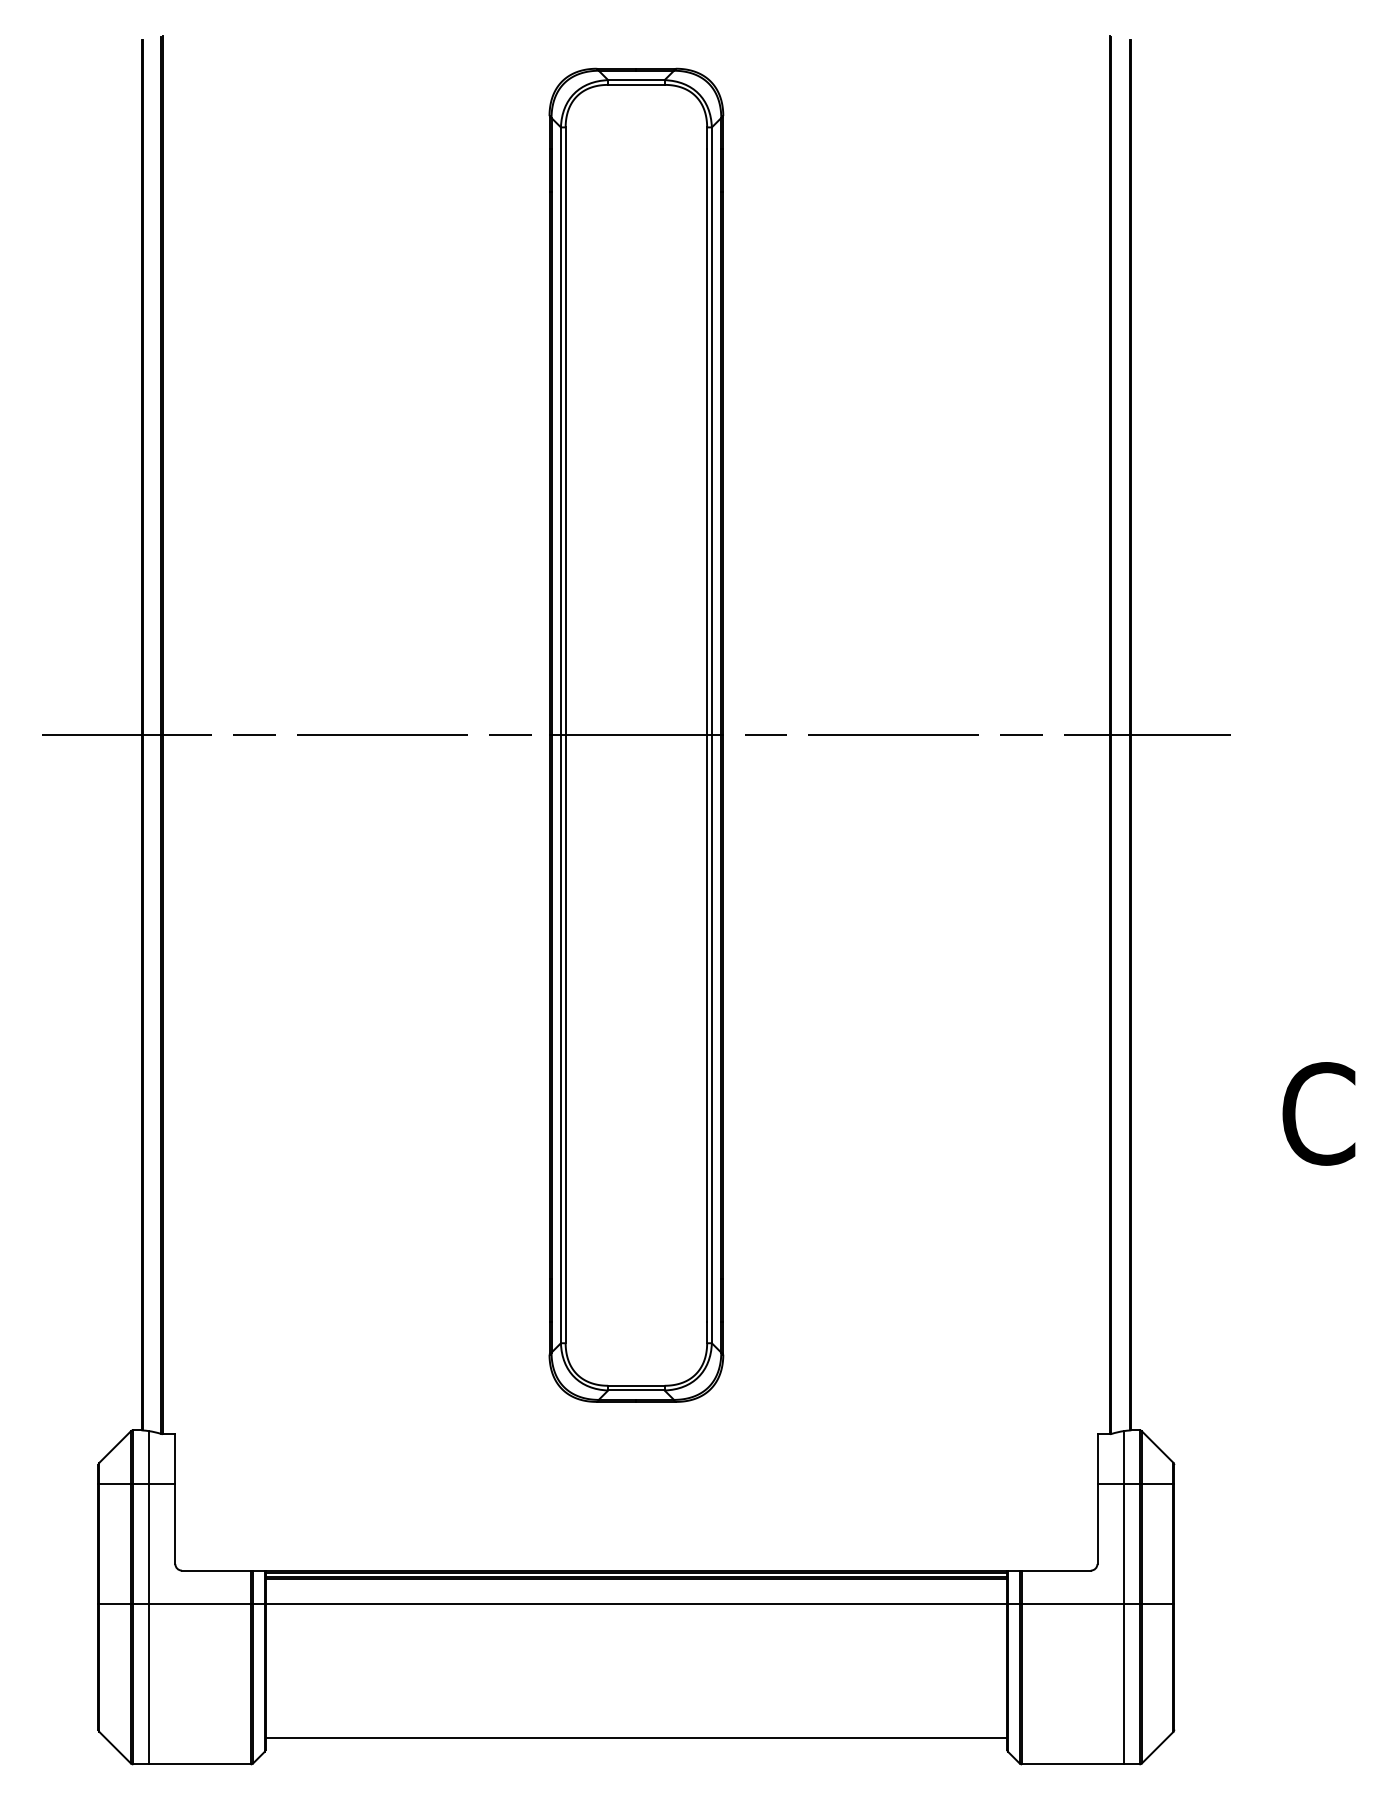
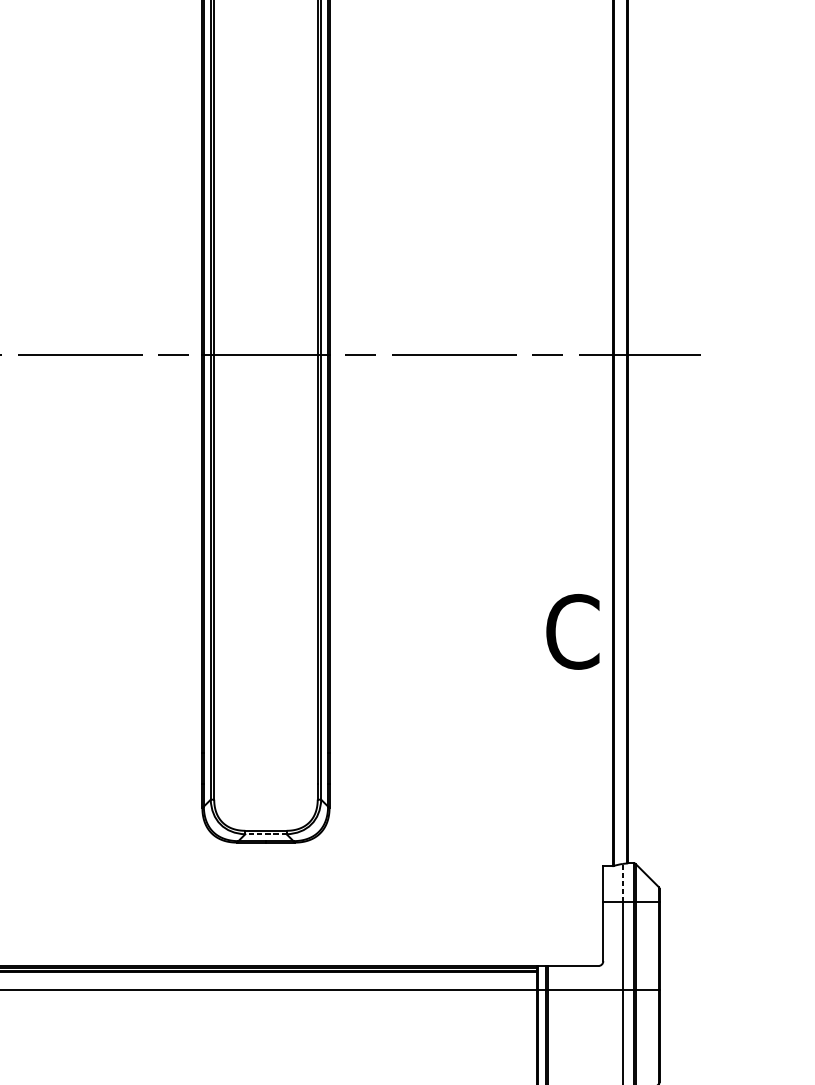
text: (1318, 1113) -> (572, 631), moved
line: (635, 1390) -> (265, 834), solid -> dashed
line: (1124, 1456) -> (623, 882), solid -> dashed

